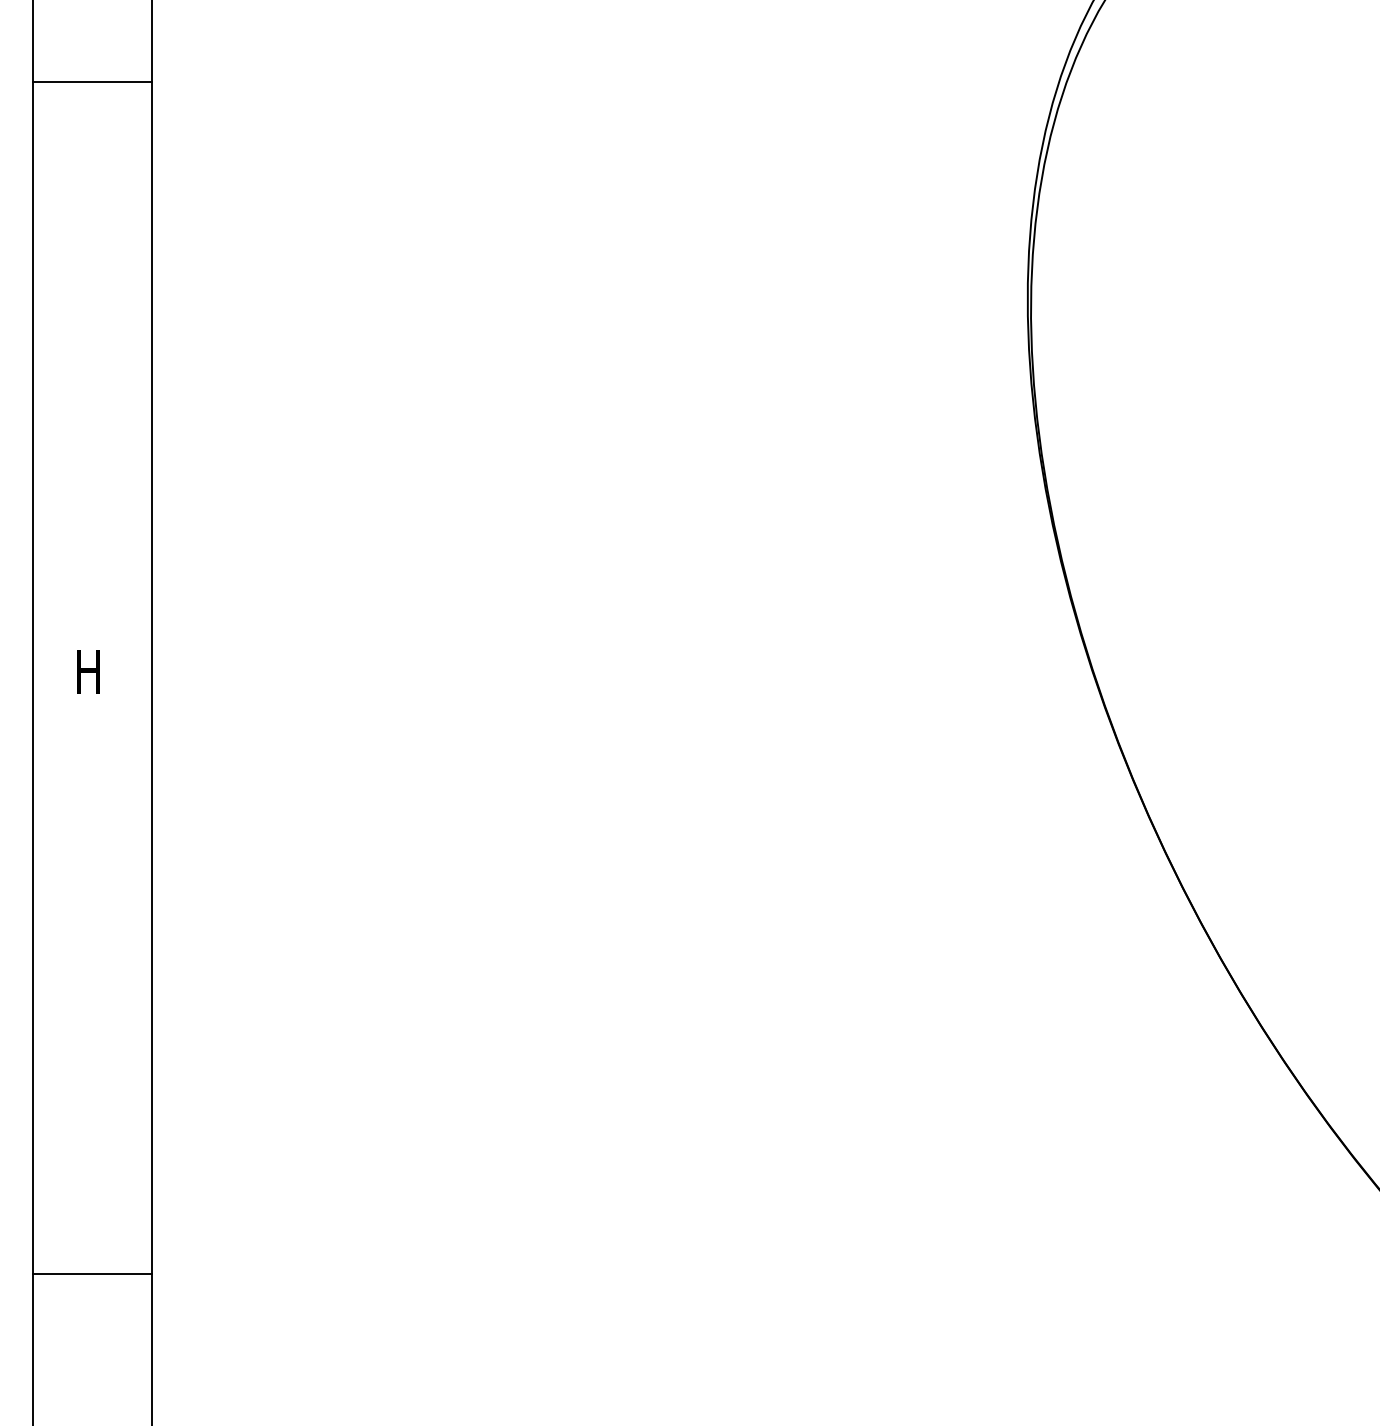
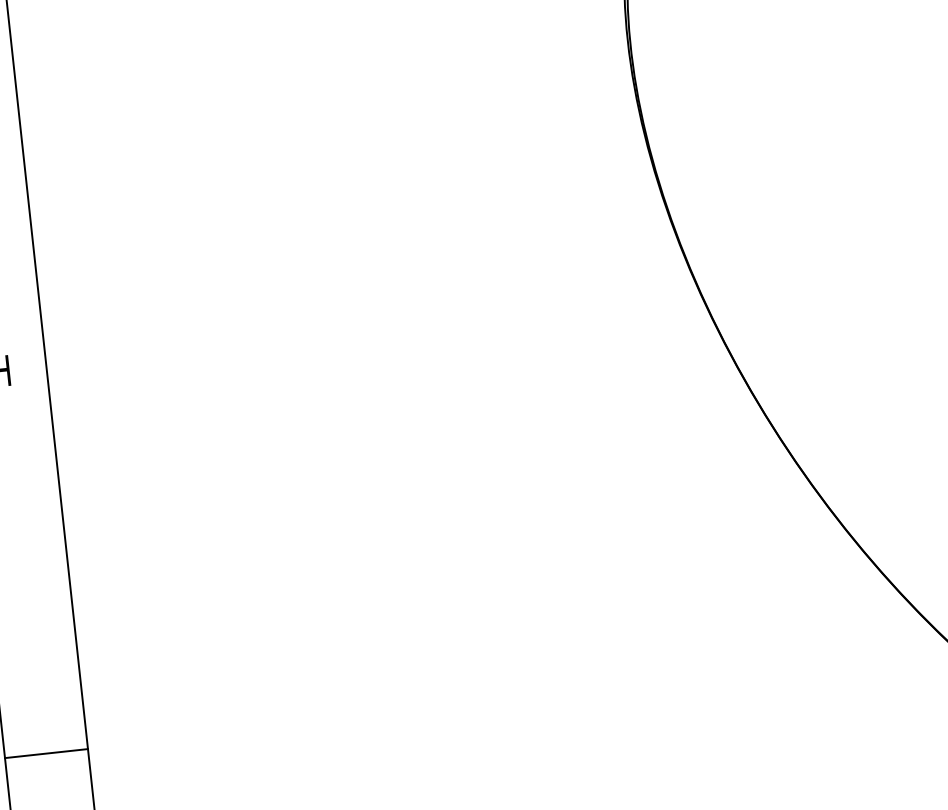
line: (92, 1273) -> (46, 753), moved

